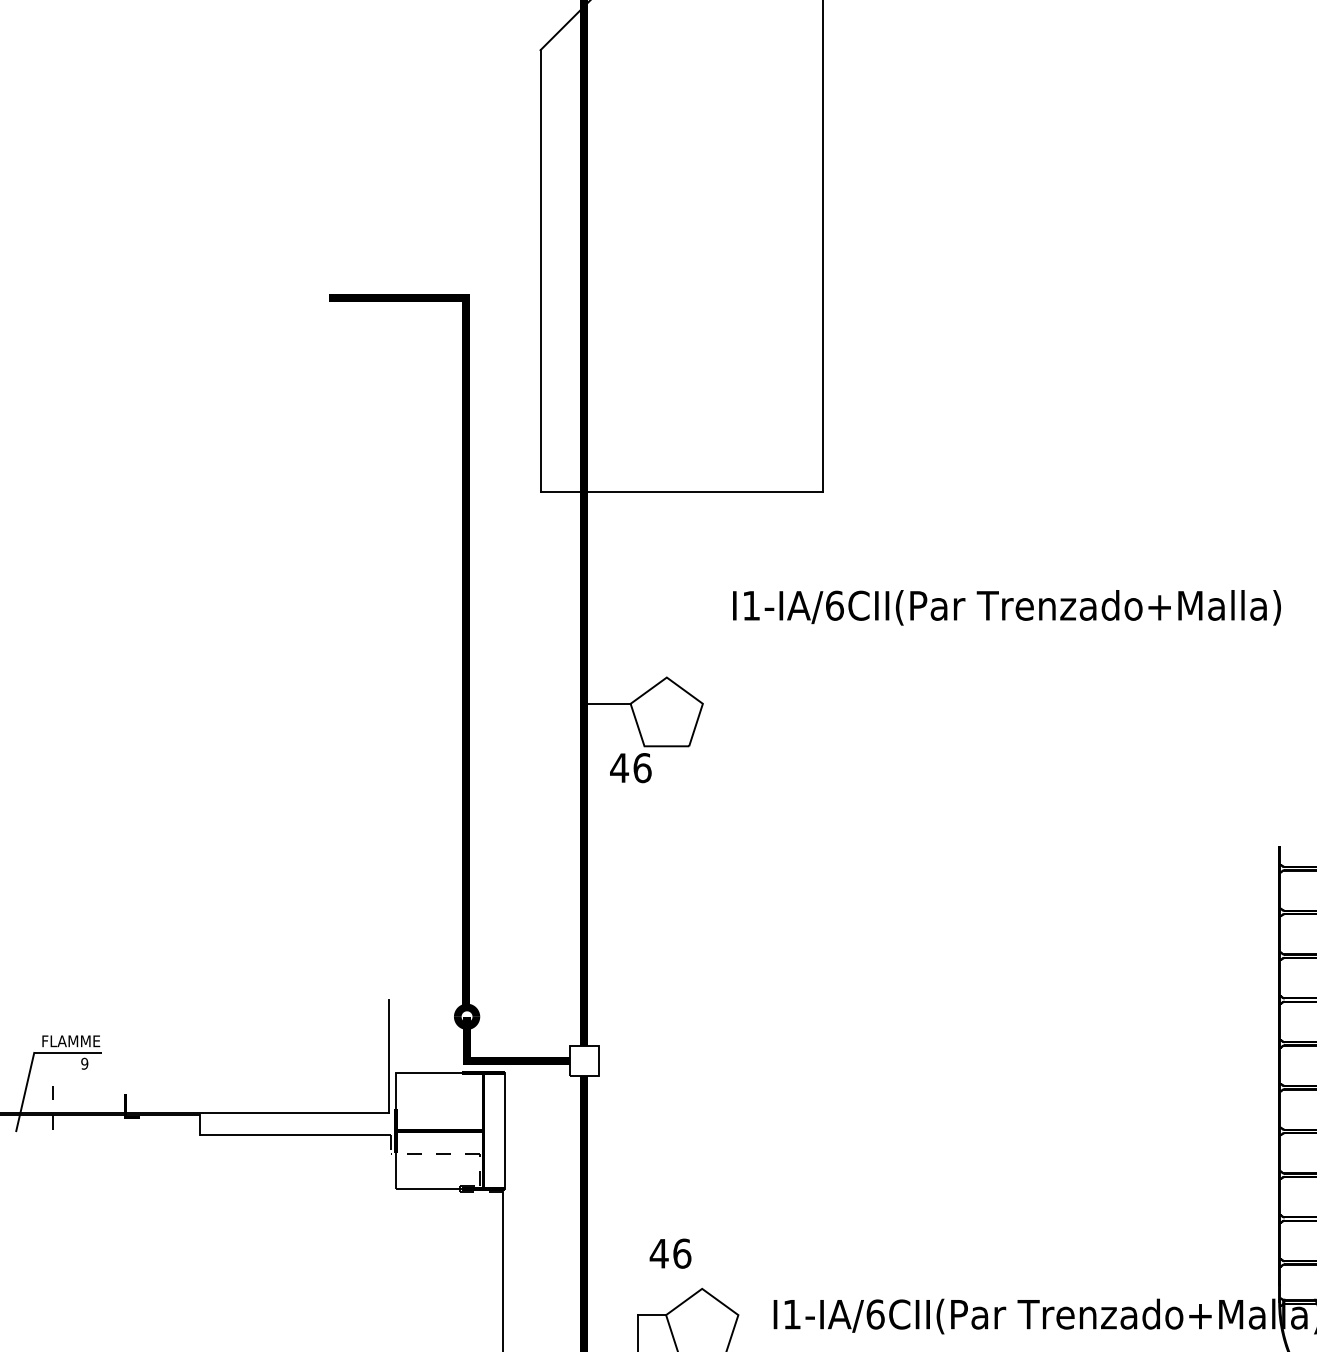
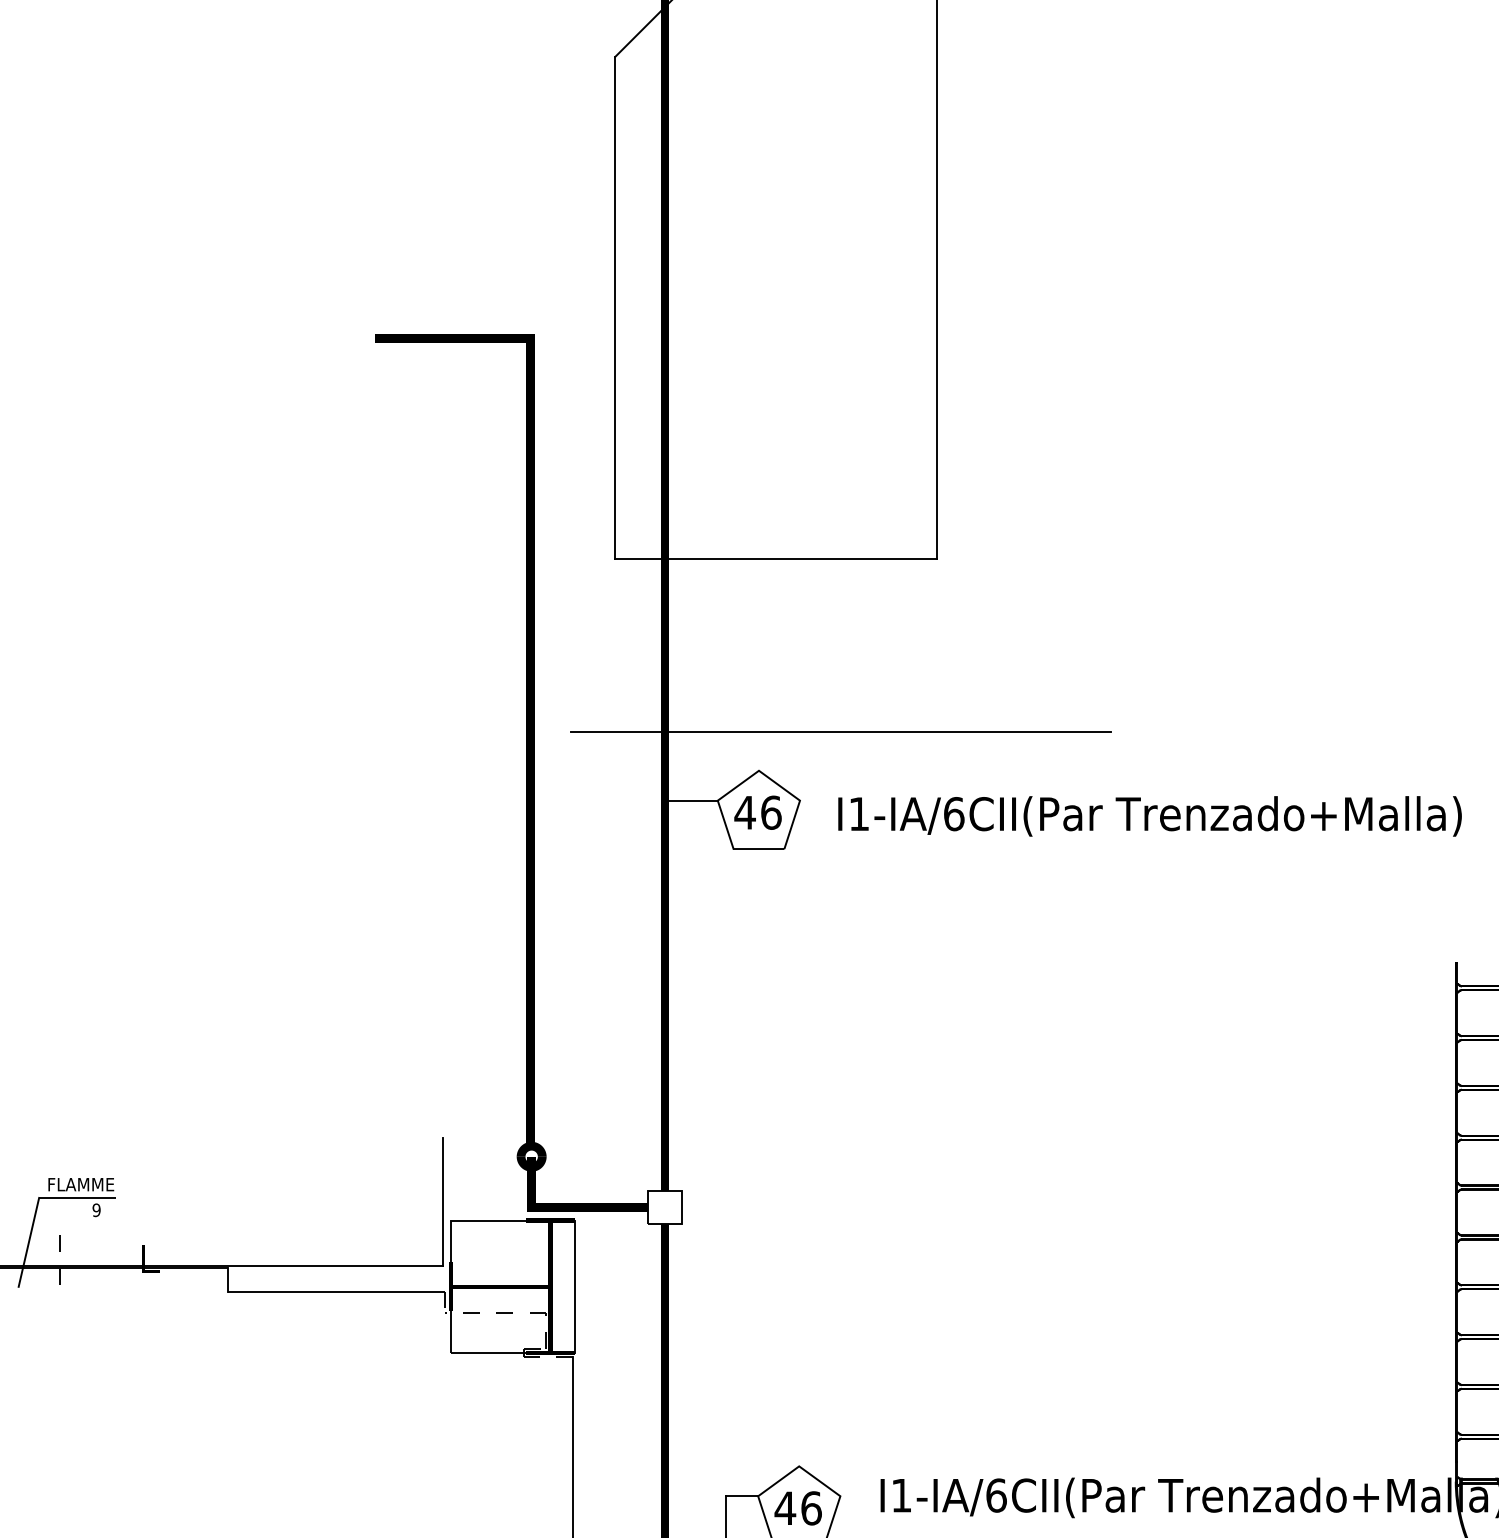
text: (1006, 607) -> (1149, 816), moved
line: (738, 643) -> (840, 732), added
text: (630, 767) -> (757, 812), moved
text: (669, 1253) -> (797, 1508), moved

